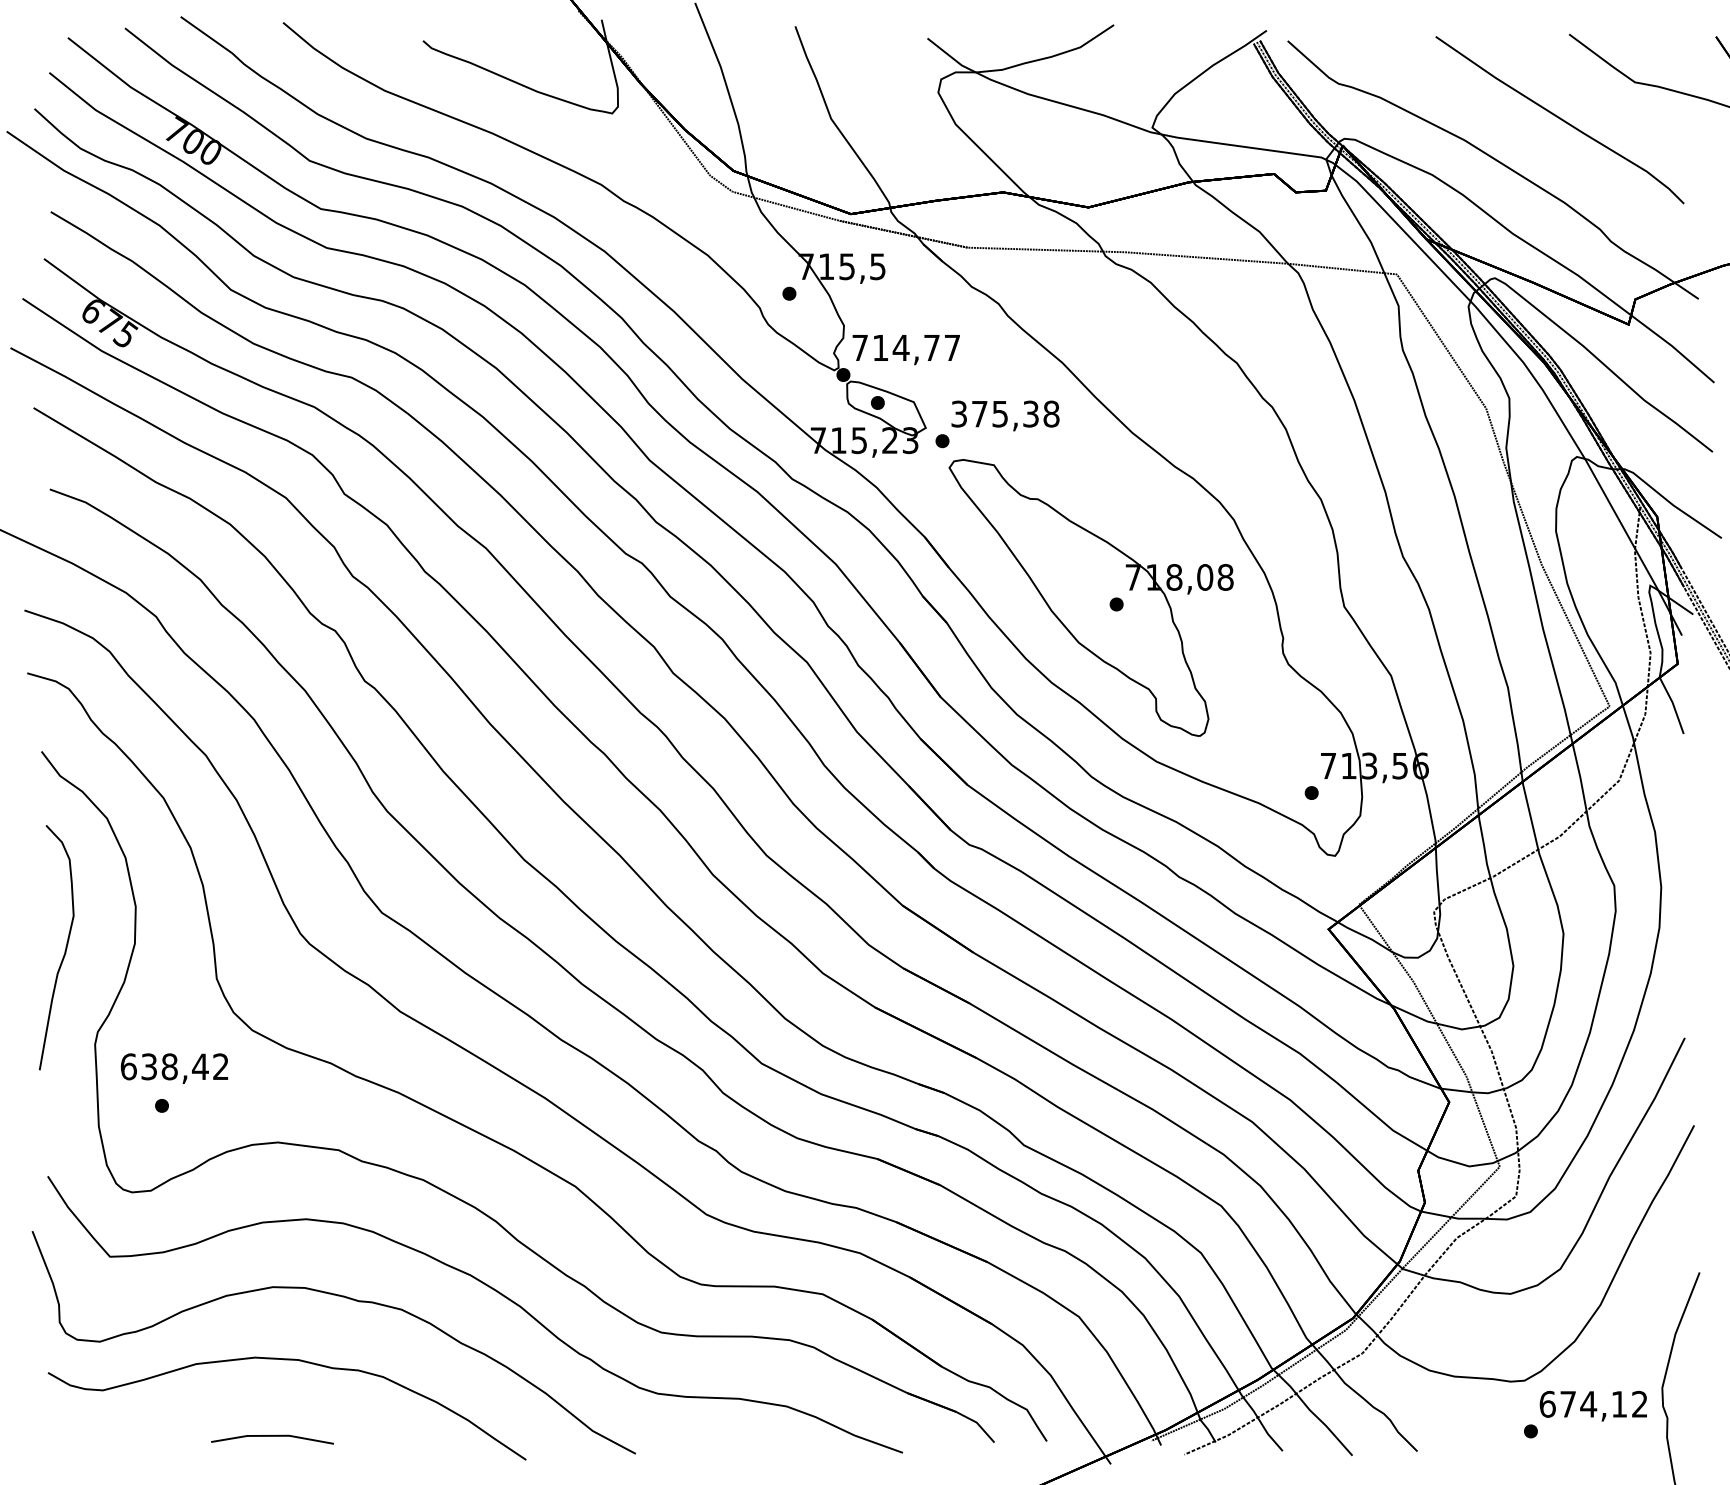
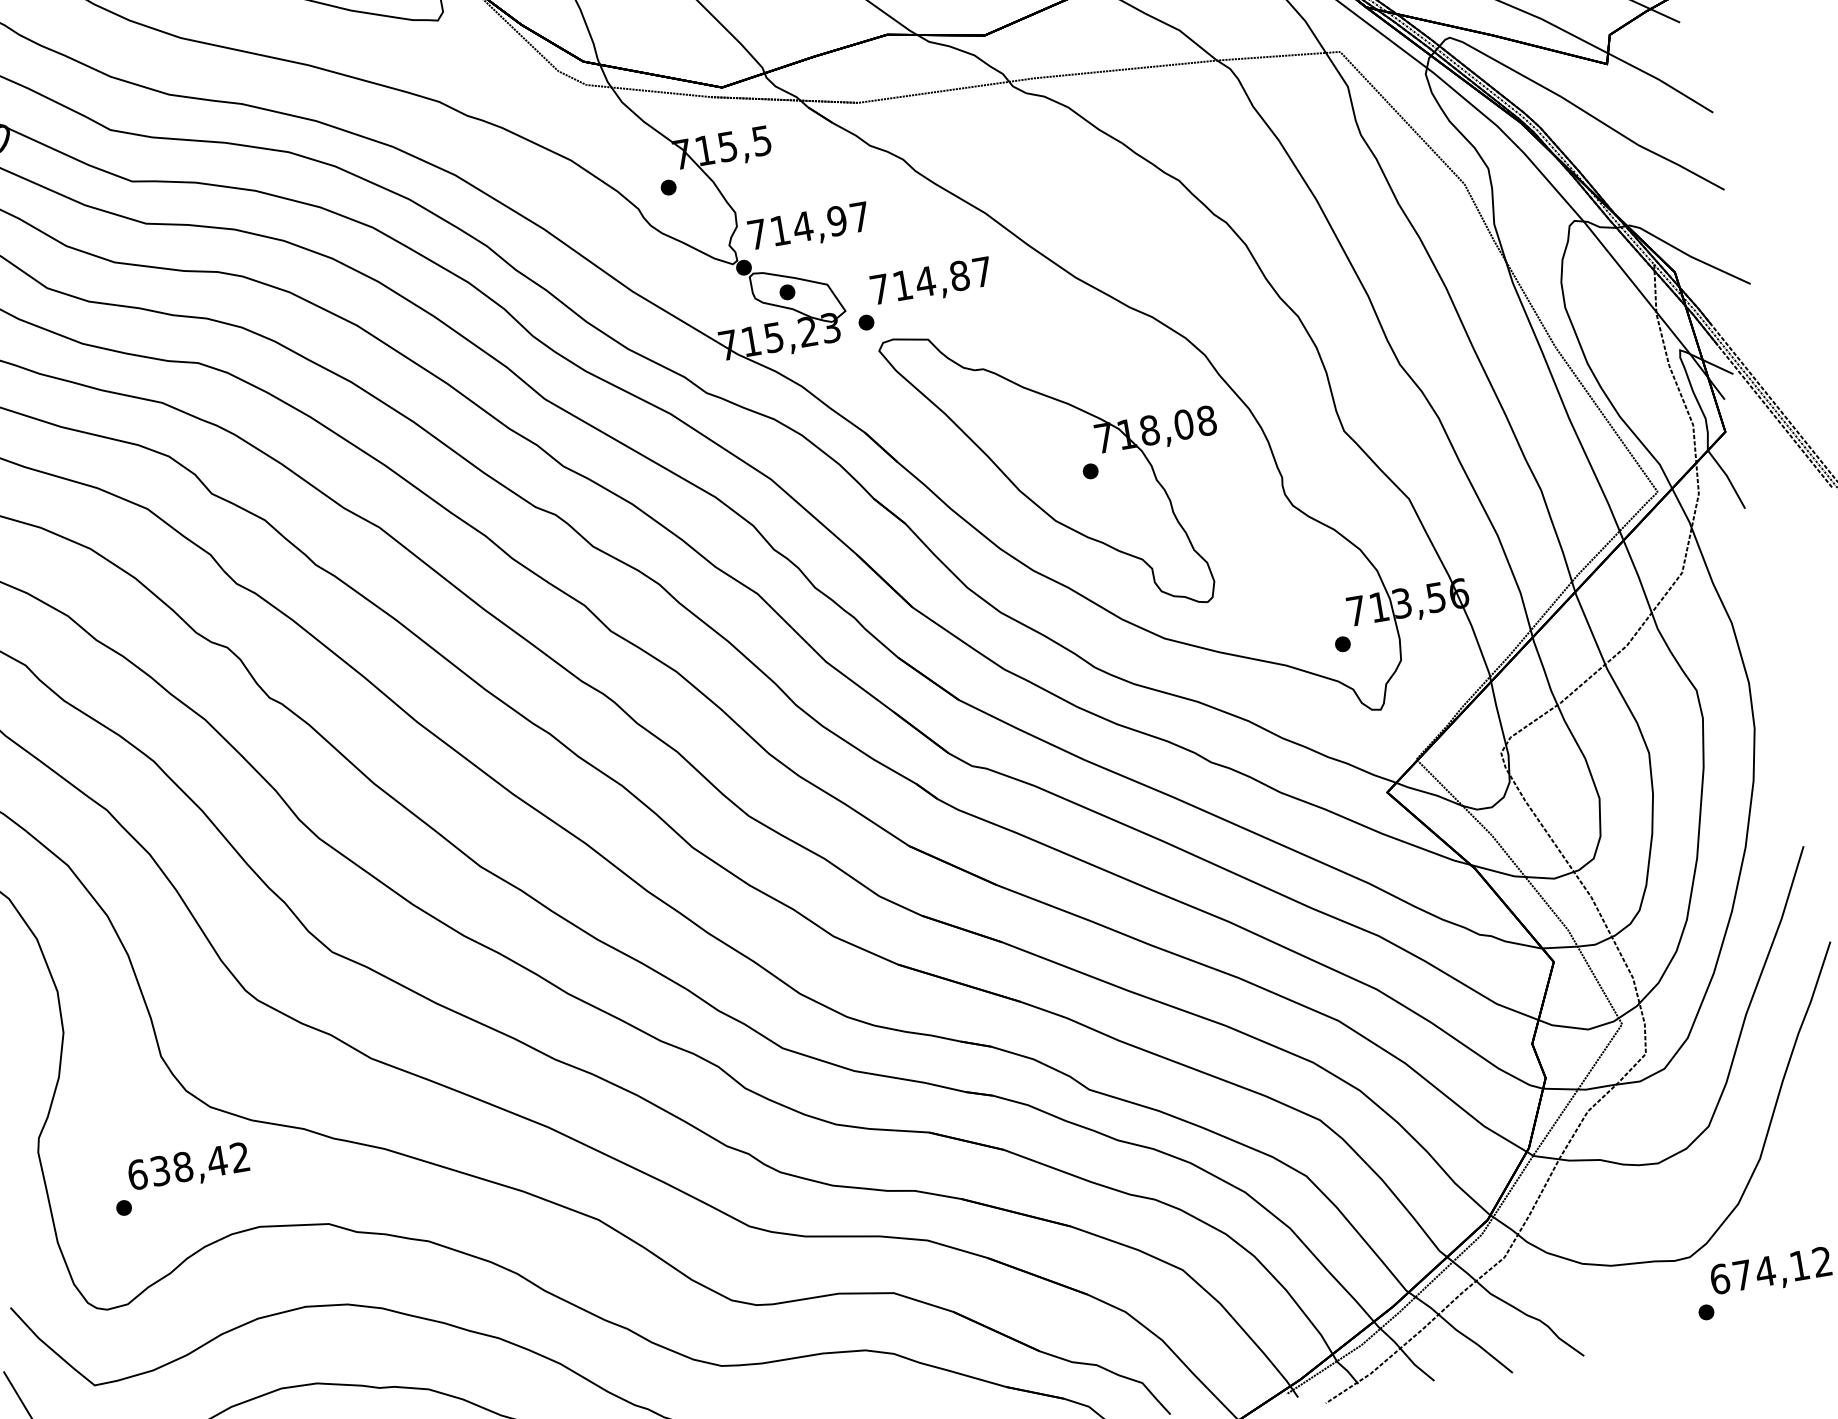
text: (931, 347) -> (836, 220), 714,77 -> 714,97
text: (1005, 413) -> (931, 280), 375,38 -> 714,87
text: (174, 1068) -> (188, 1168), moved

